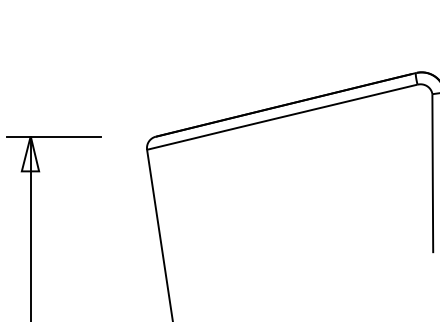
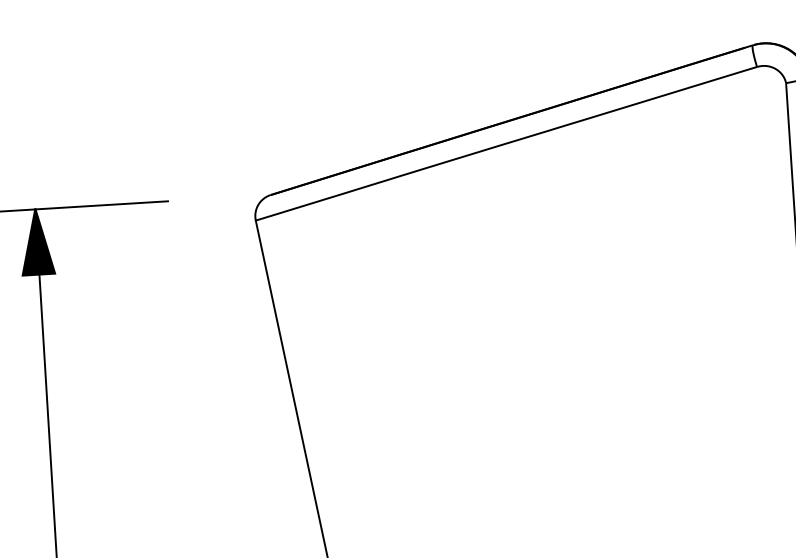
fill: (30, 153) -> (36, 241), added

